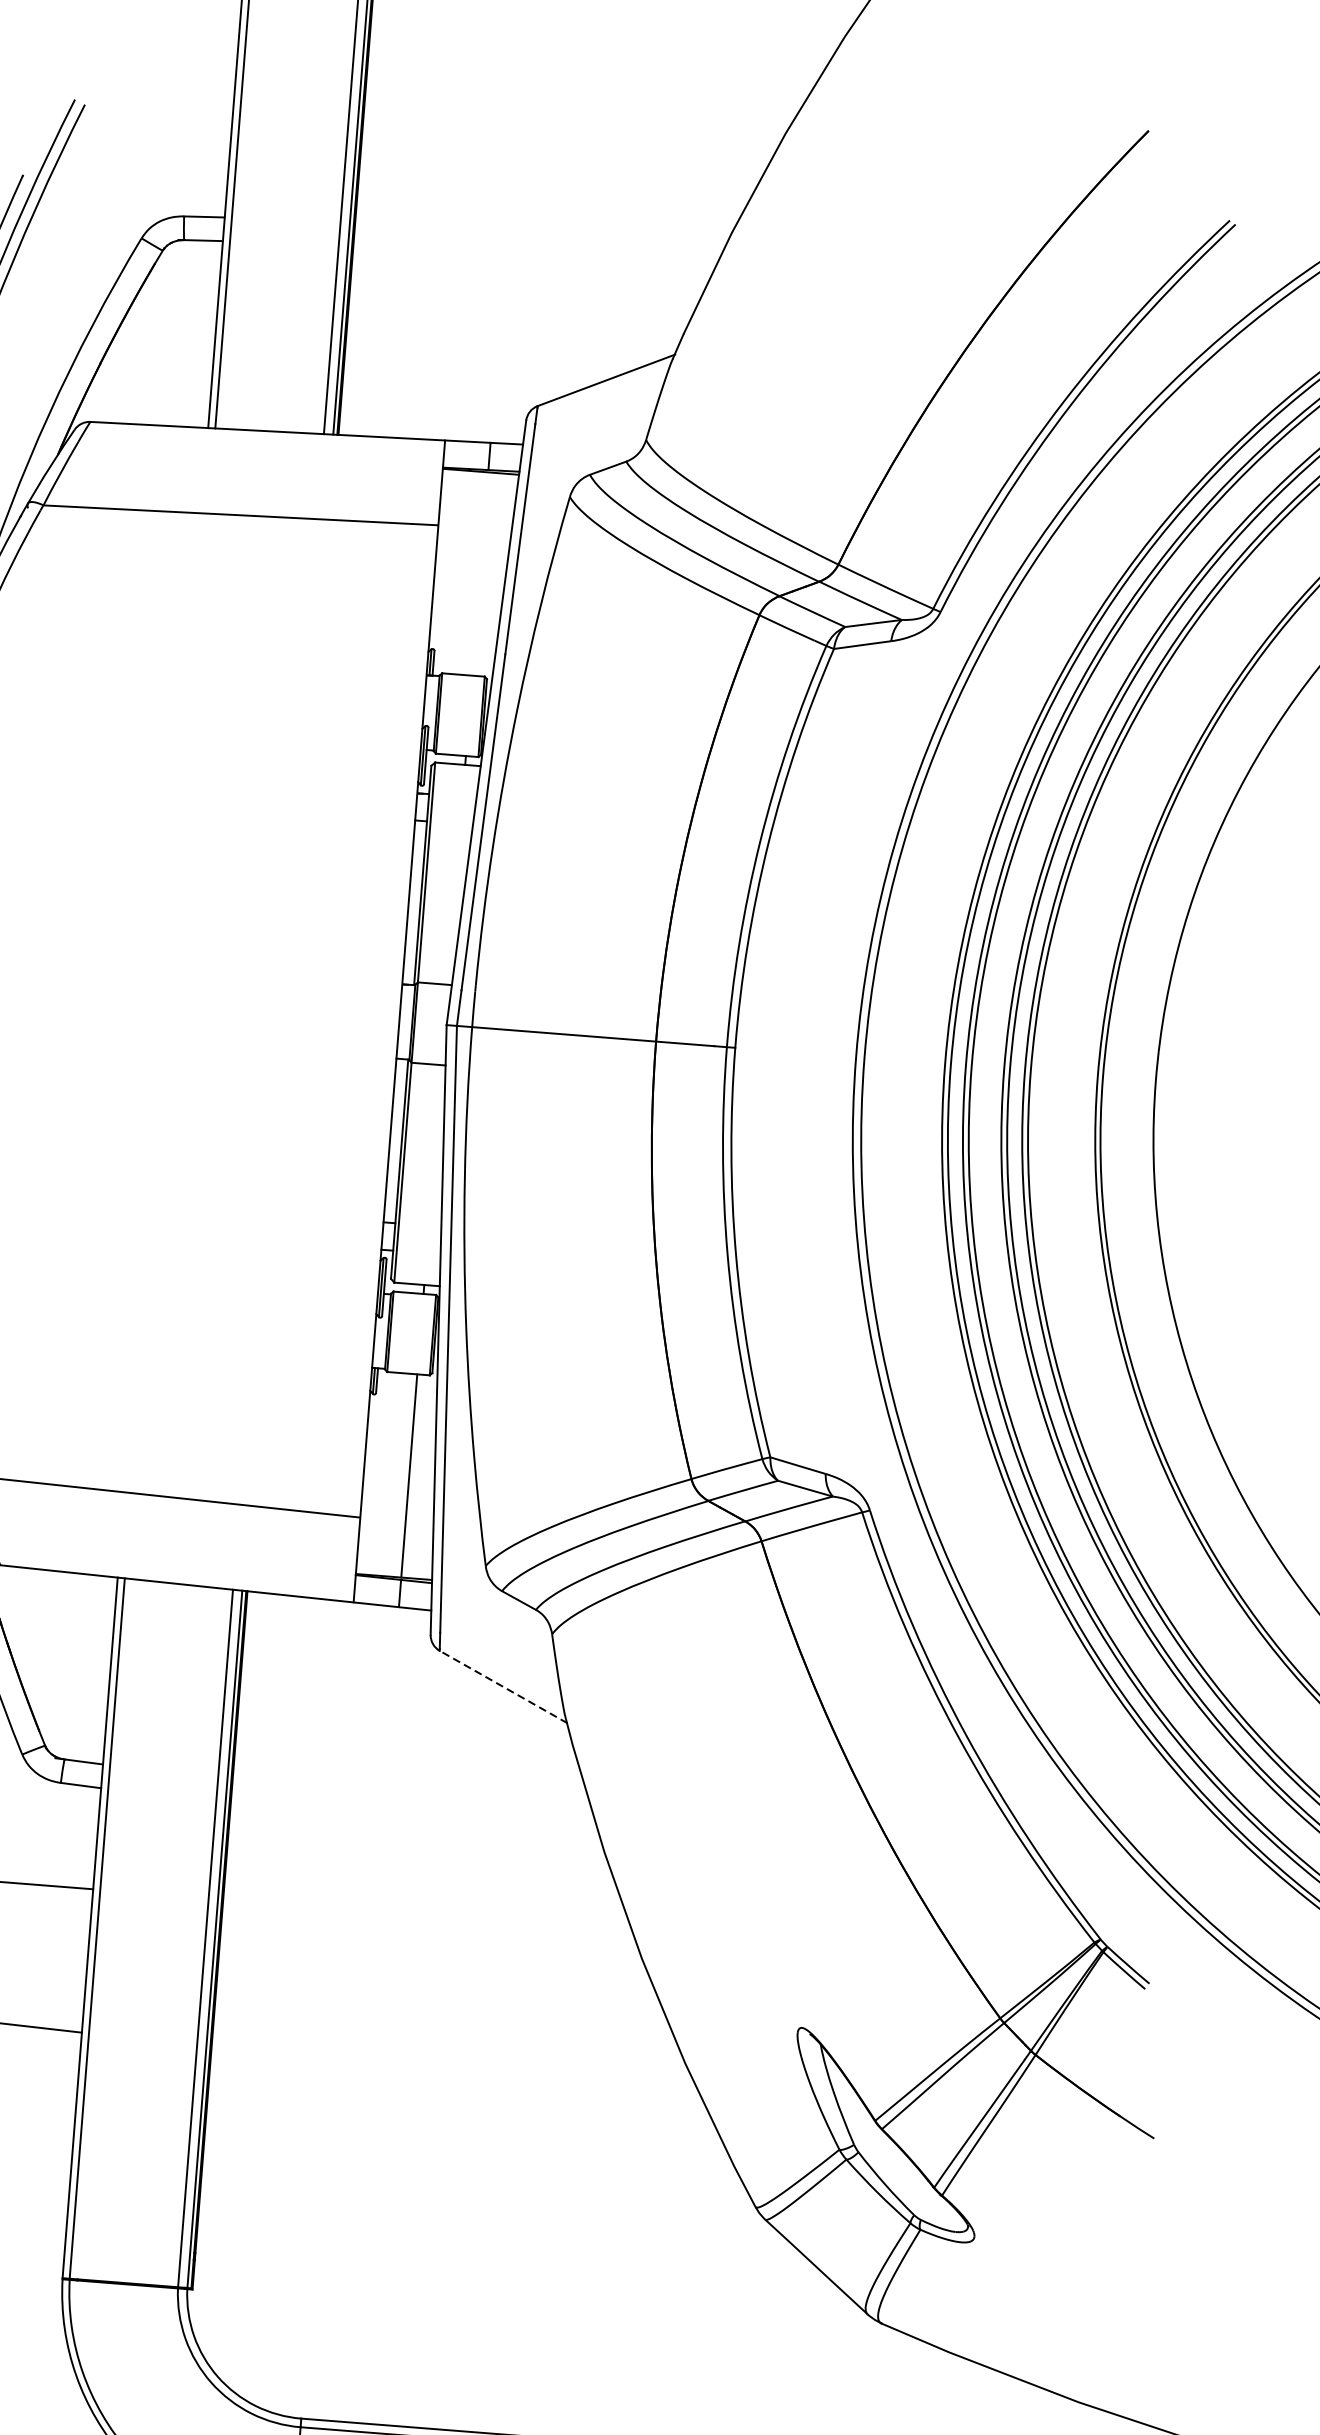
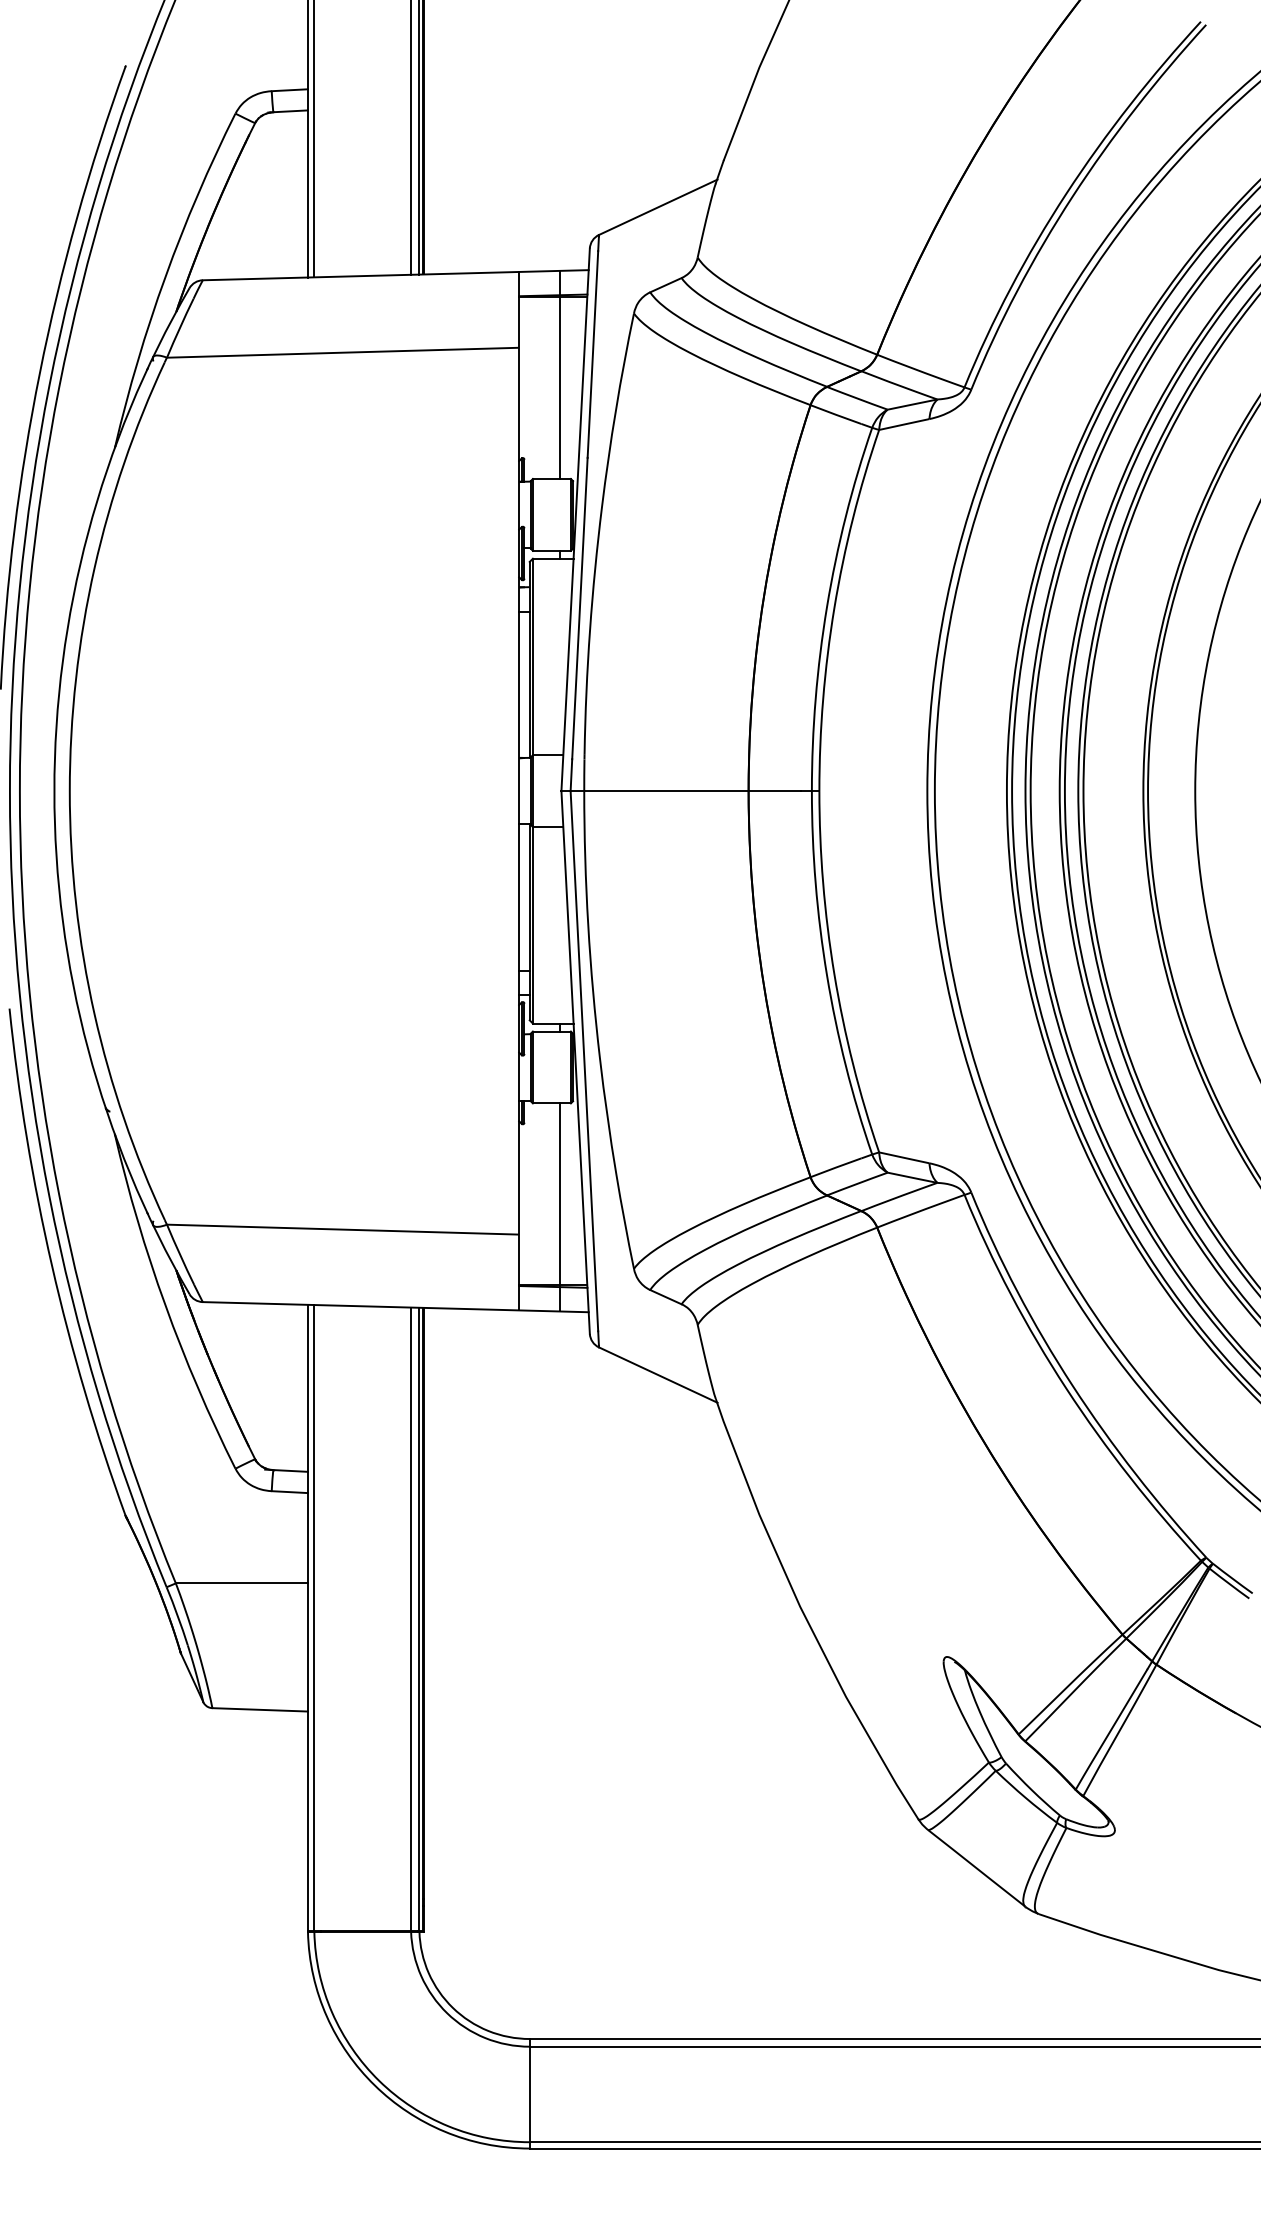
line: (480, 573) -> (559, 387), added
line: (502, 1686) -> (657, 1374), dashed -> solid

